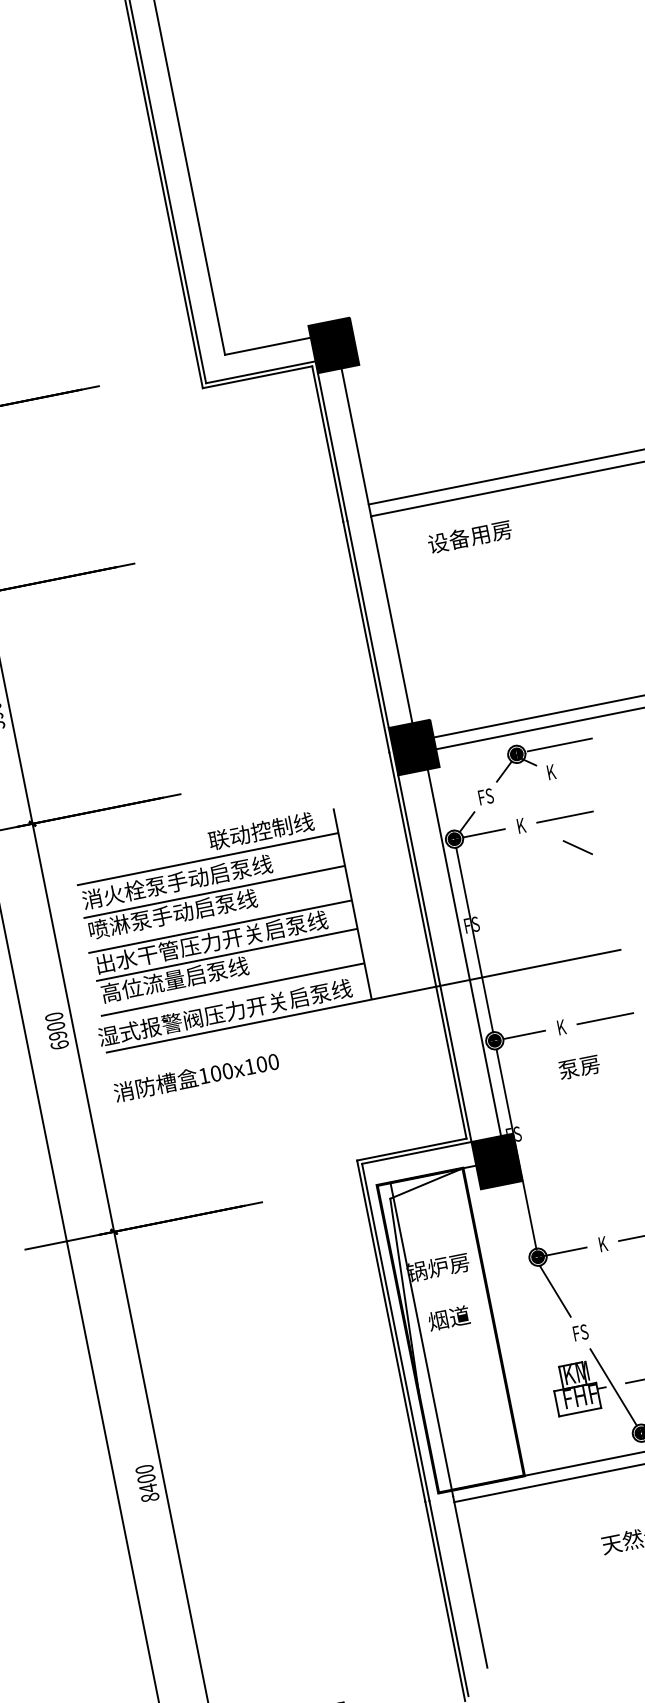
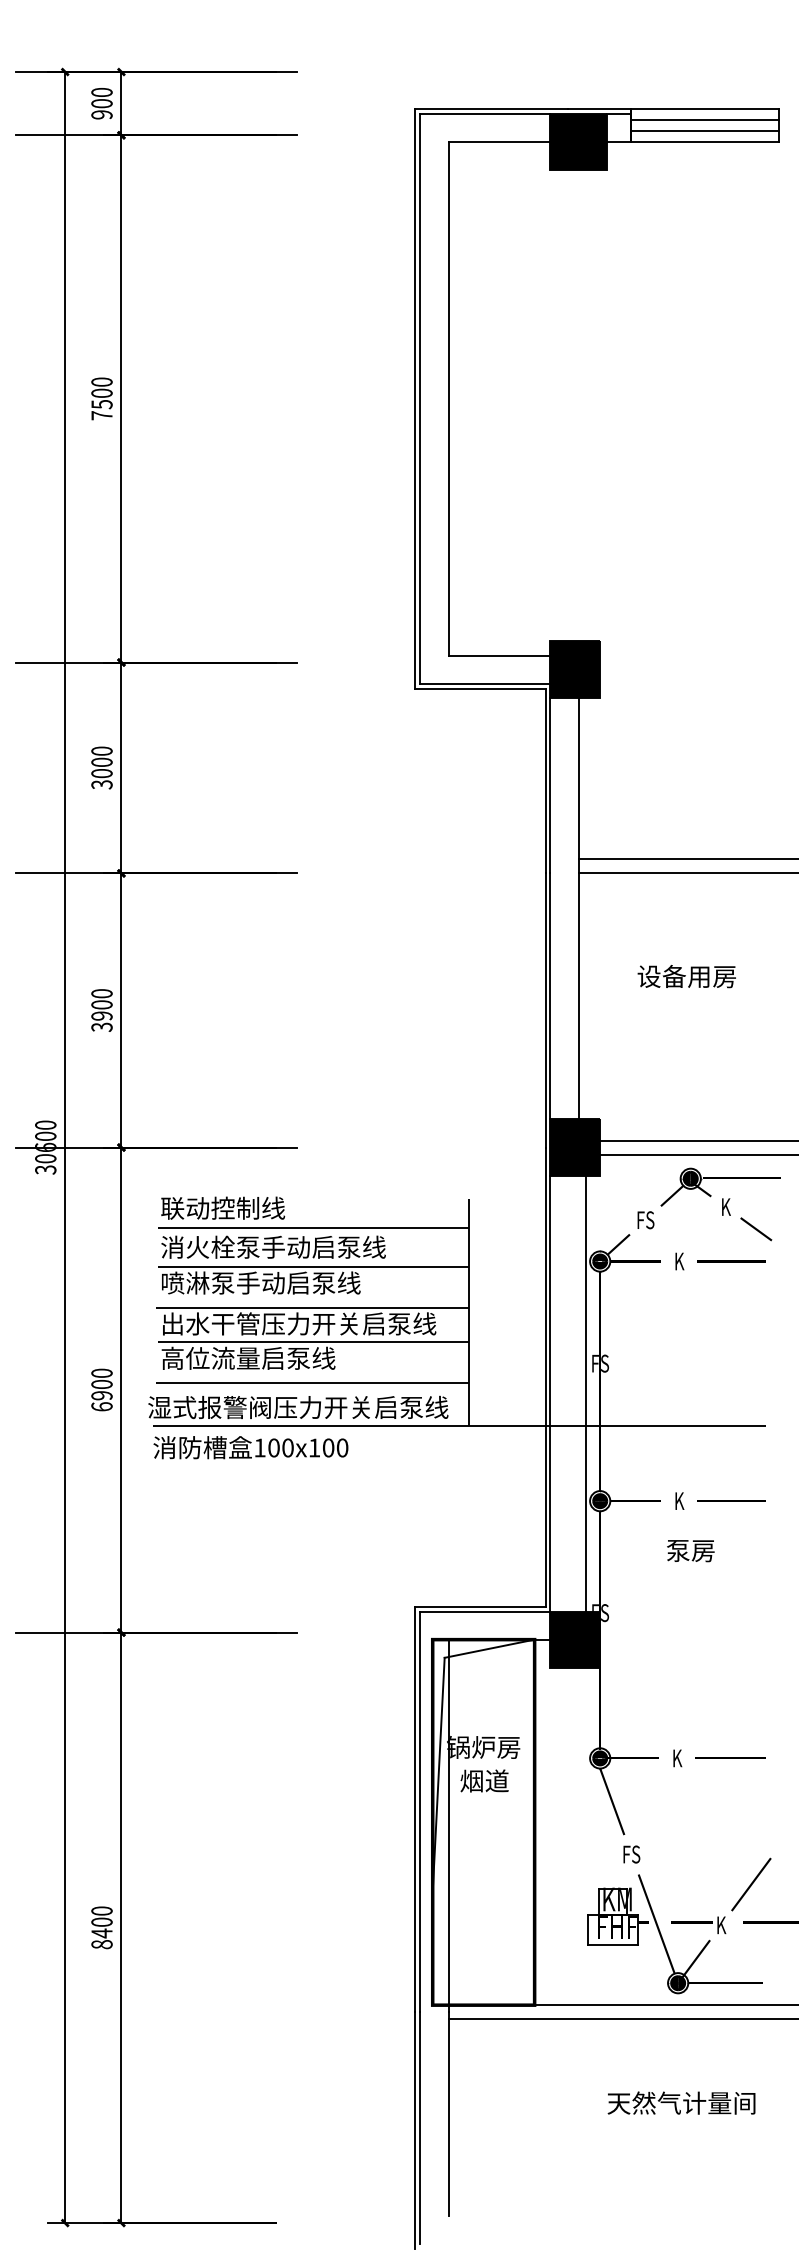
text: (469, 536) -> (686, 976), moved
text: (261, 830) -> (223, 1207), moved
line: (578, 847) -> (756, 1229), moved
text: (196, 1077) -> (250, 1447), moved
text: (448, 1317) -> (484, 1780), moved

